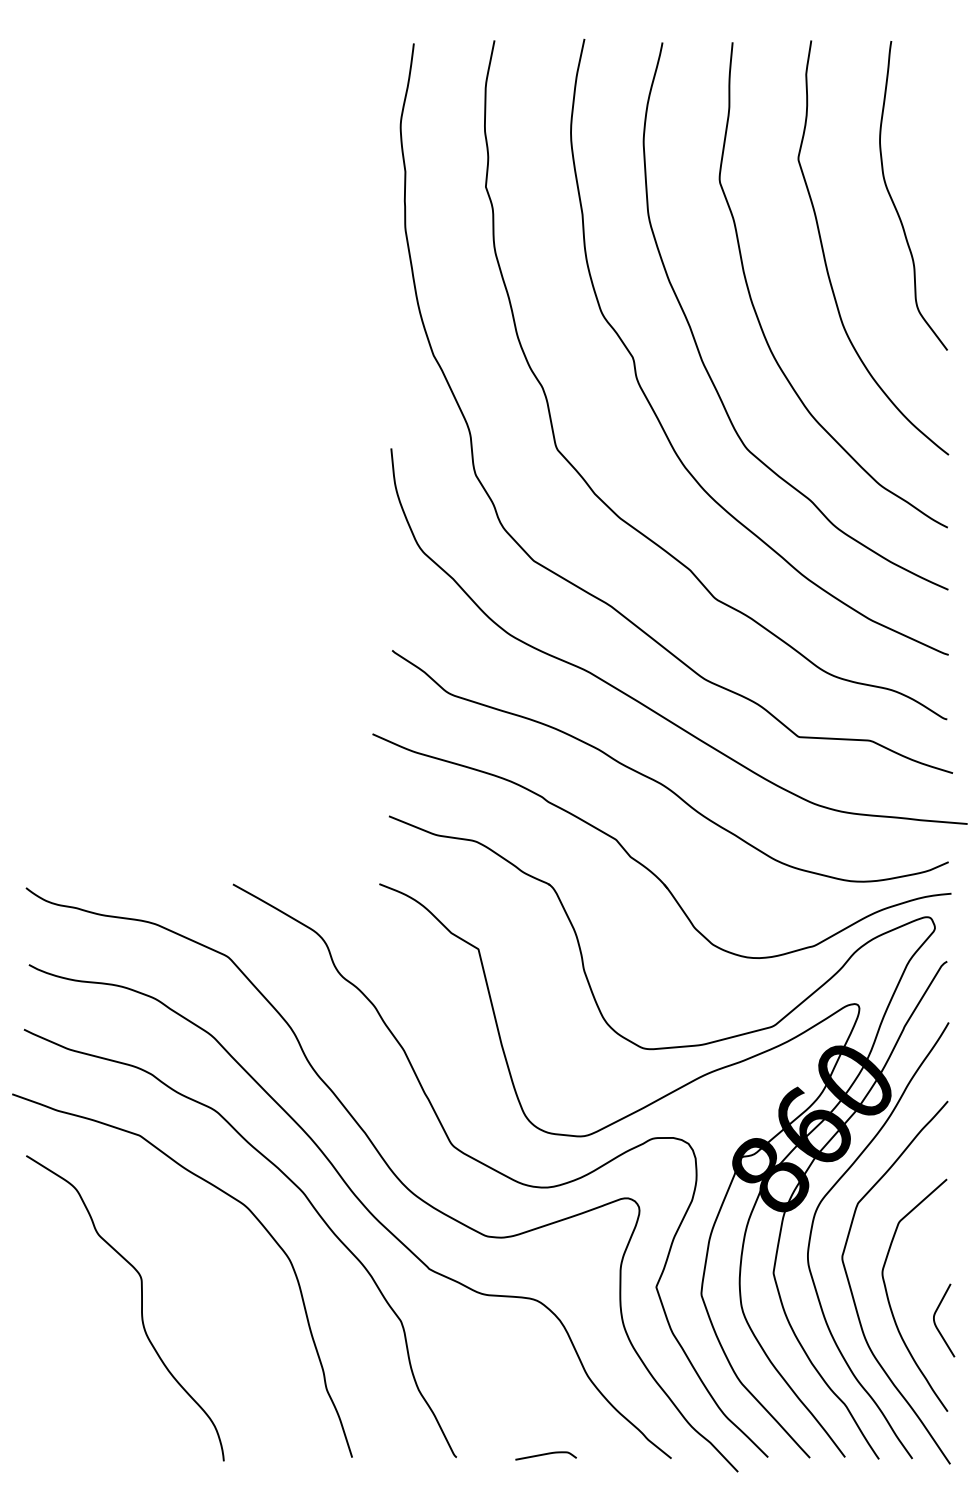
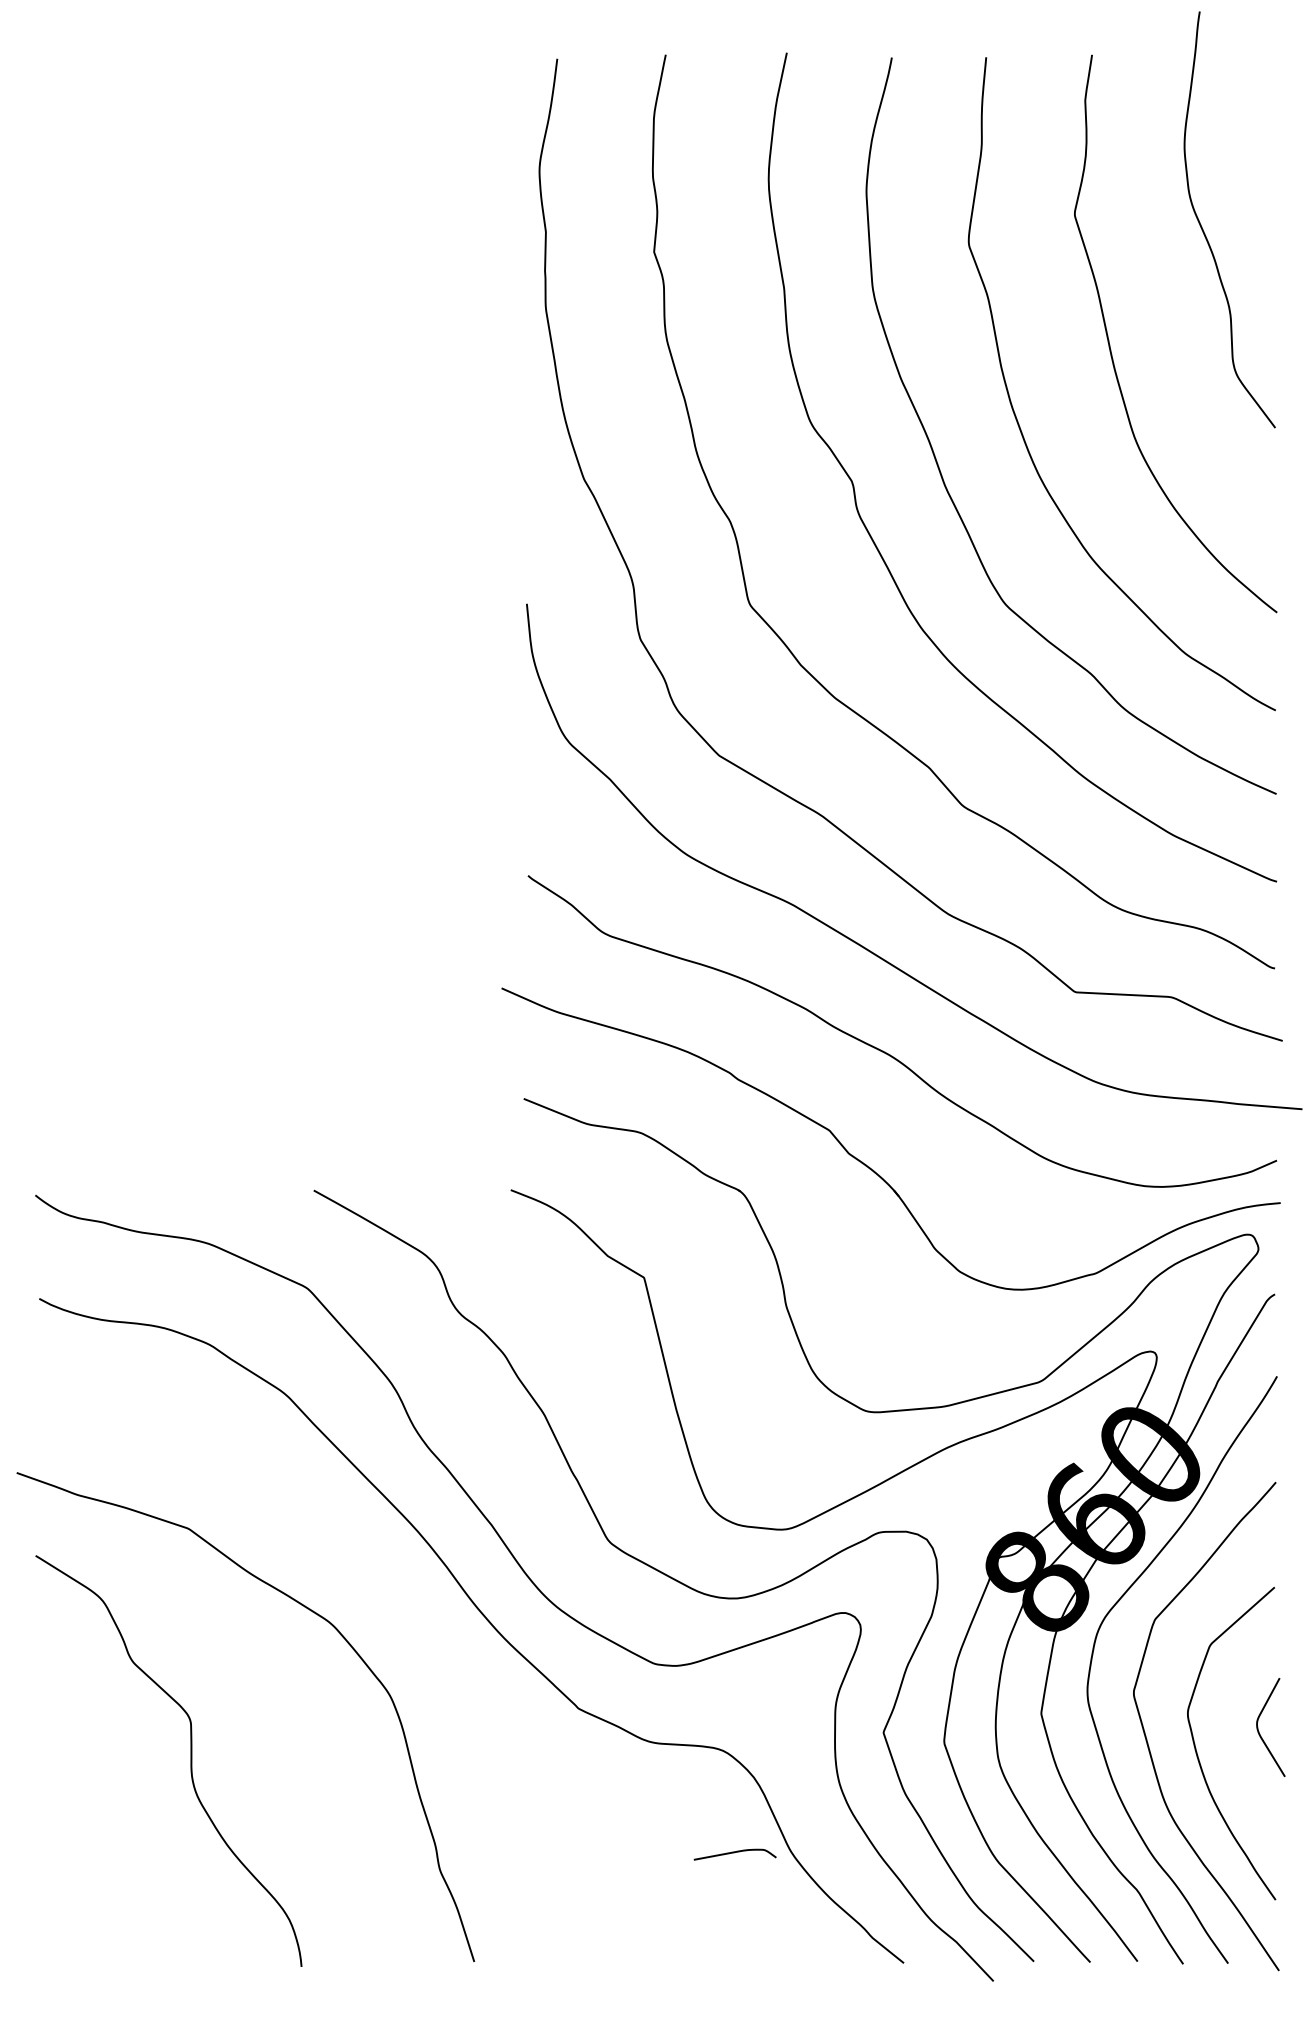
curve: (894, 204) -> (1204, 231), moved
curve: (291, 1182) -> (392, 1591), removed
curve: (936, 1325) -> (1260, 1733), moved
curve: (545, 1455) -> (734, 1853), moved

